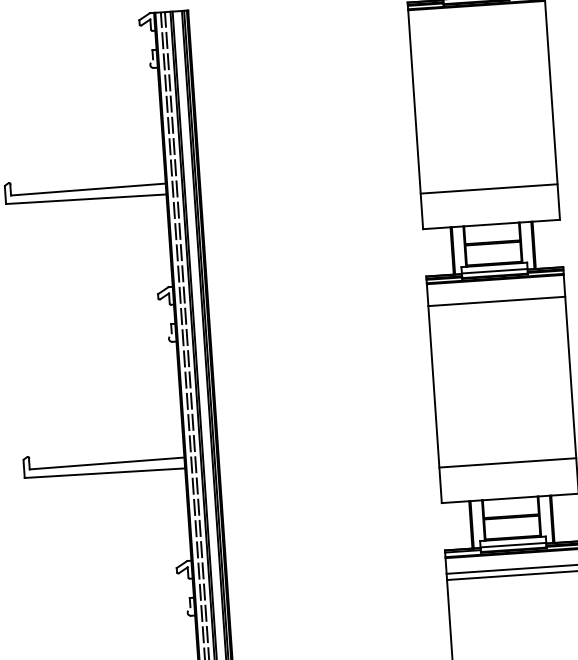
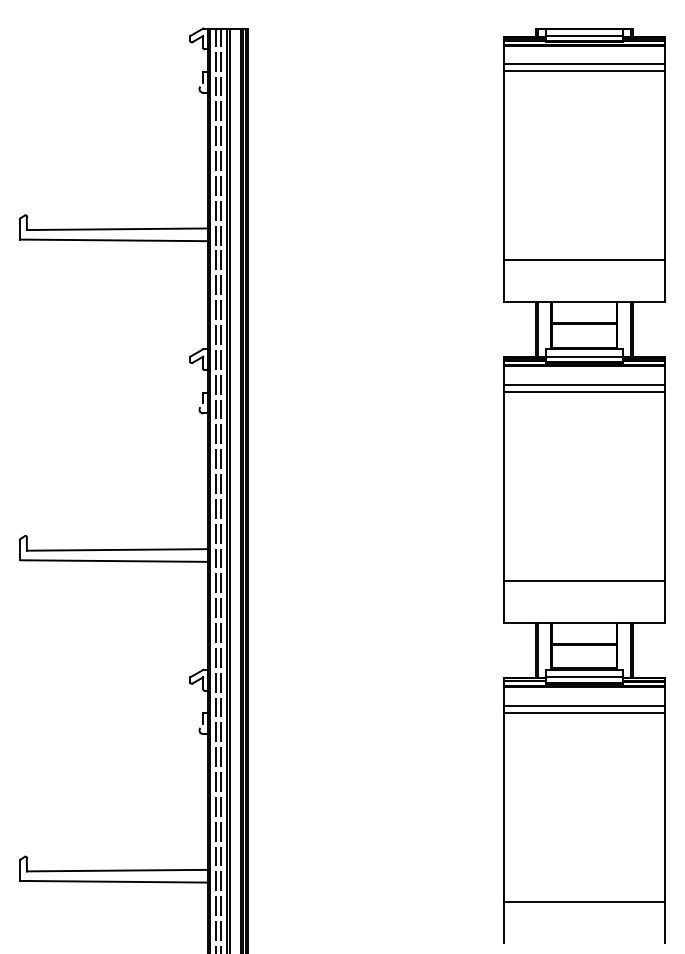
line: (477, 21) -> (584, 64), added
line: (478, 27) -> (584, 71), added
line: (496, 294) -> (584, 384), added

